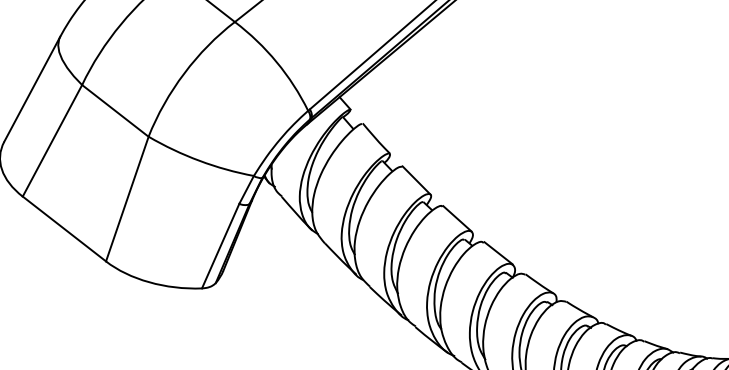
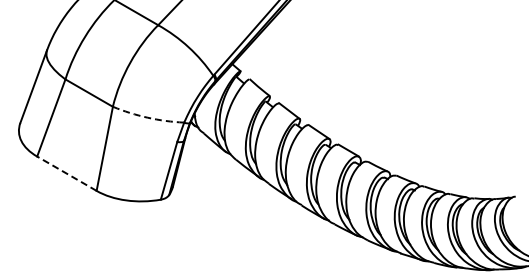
arc: (199, 160) -> (147, 117), solid -> dashed
line: (63, 228) -> (66, 173), solid -> dashed

